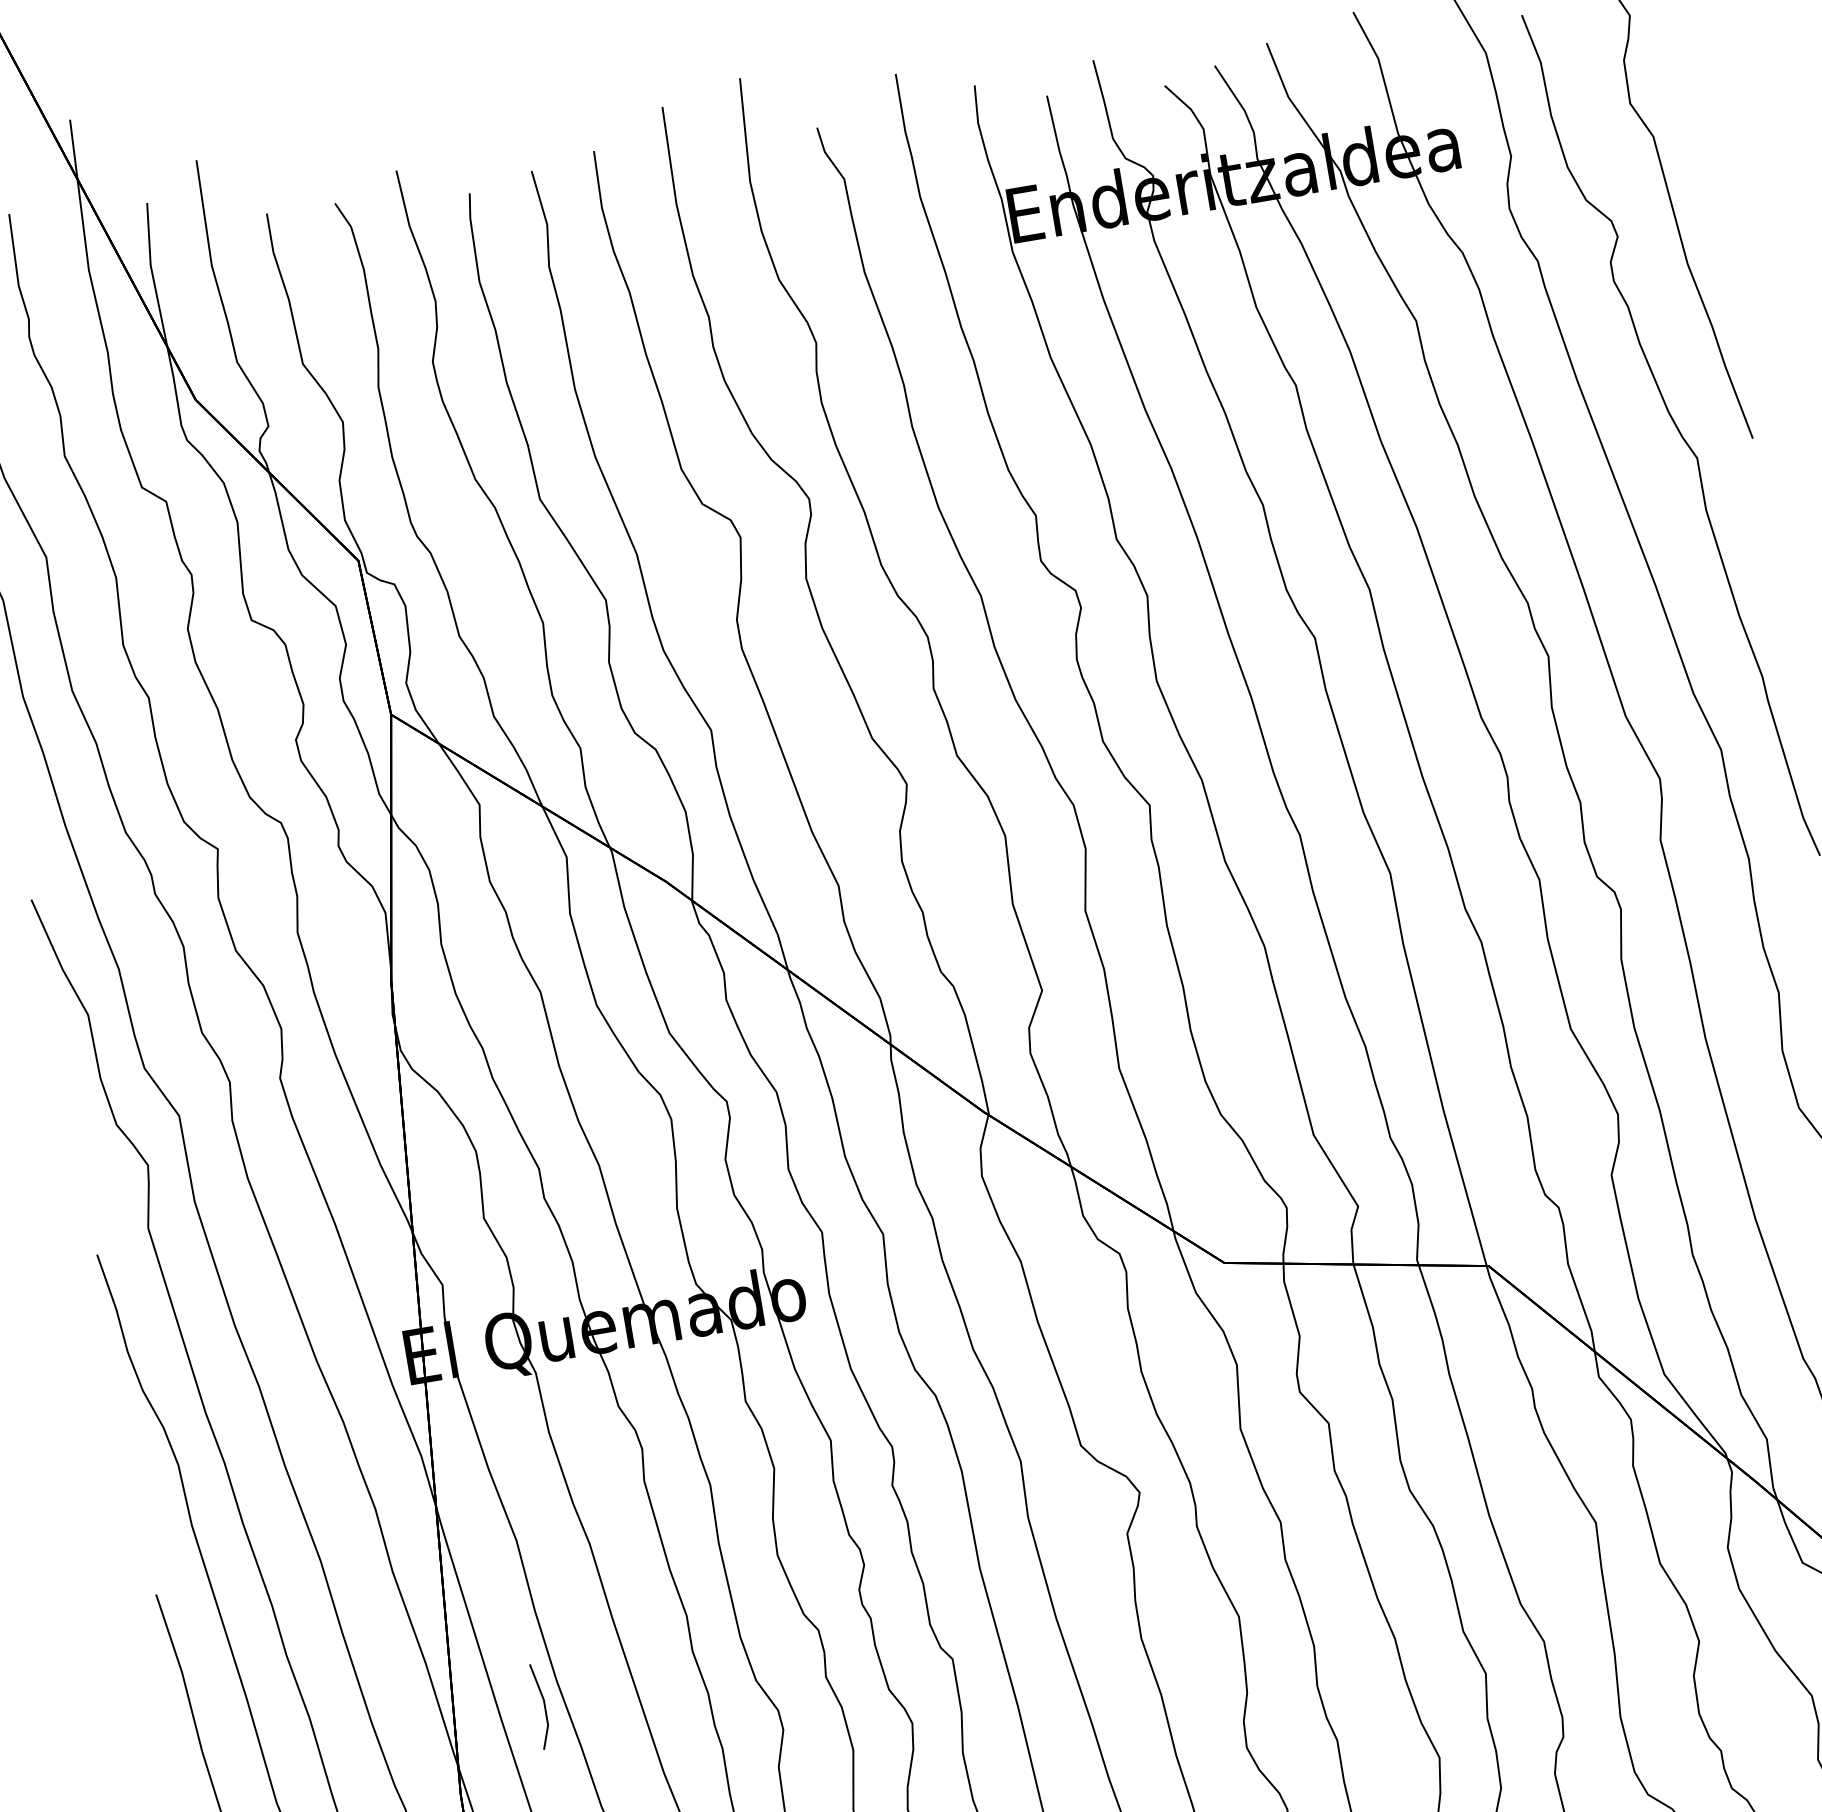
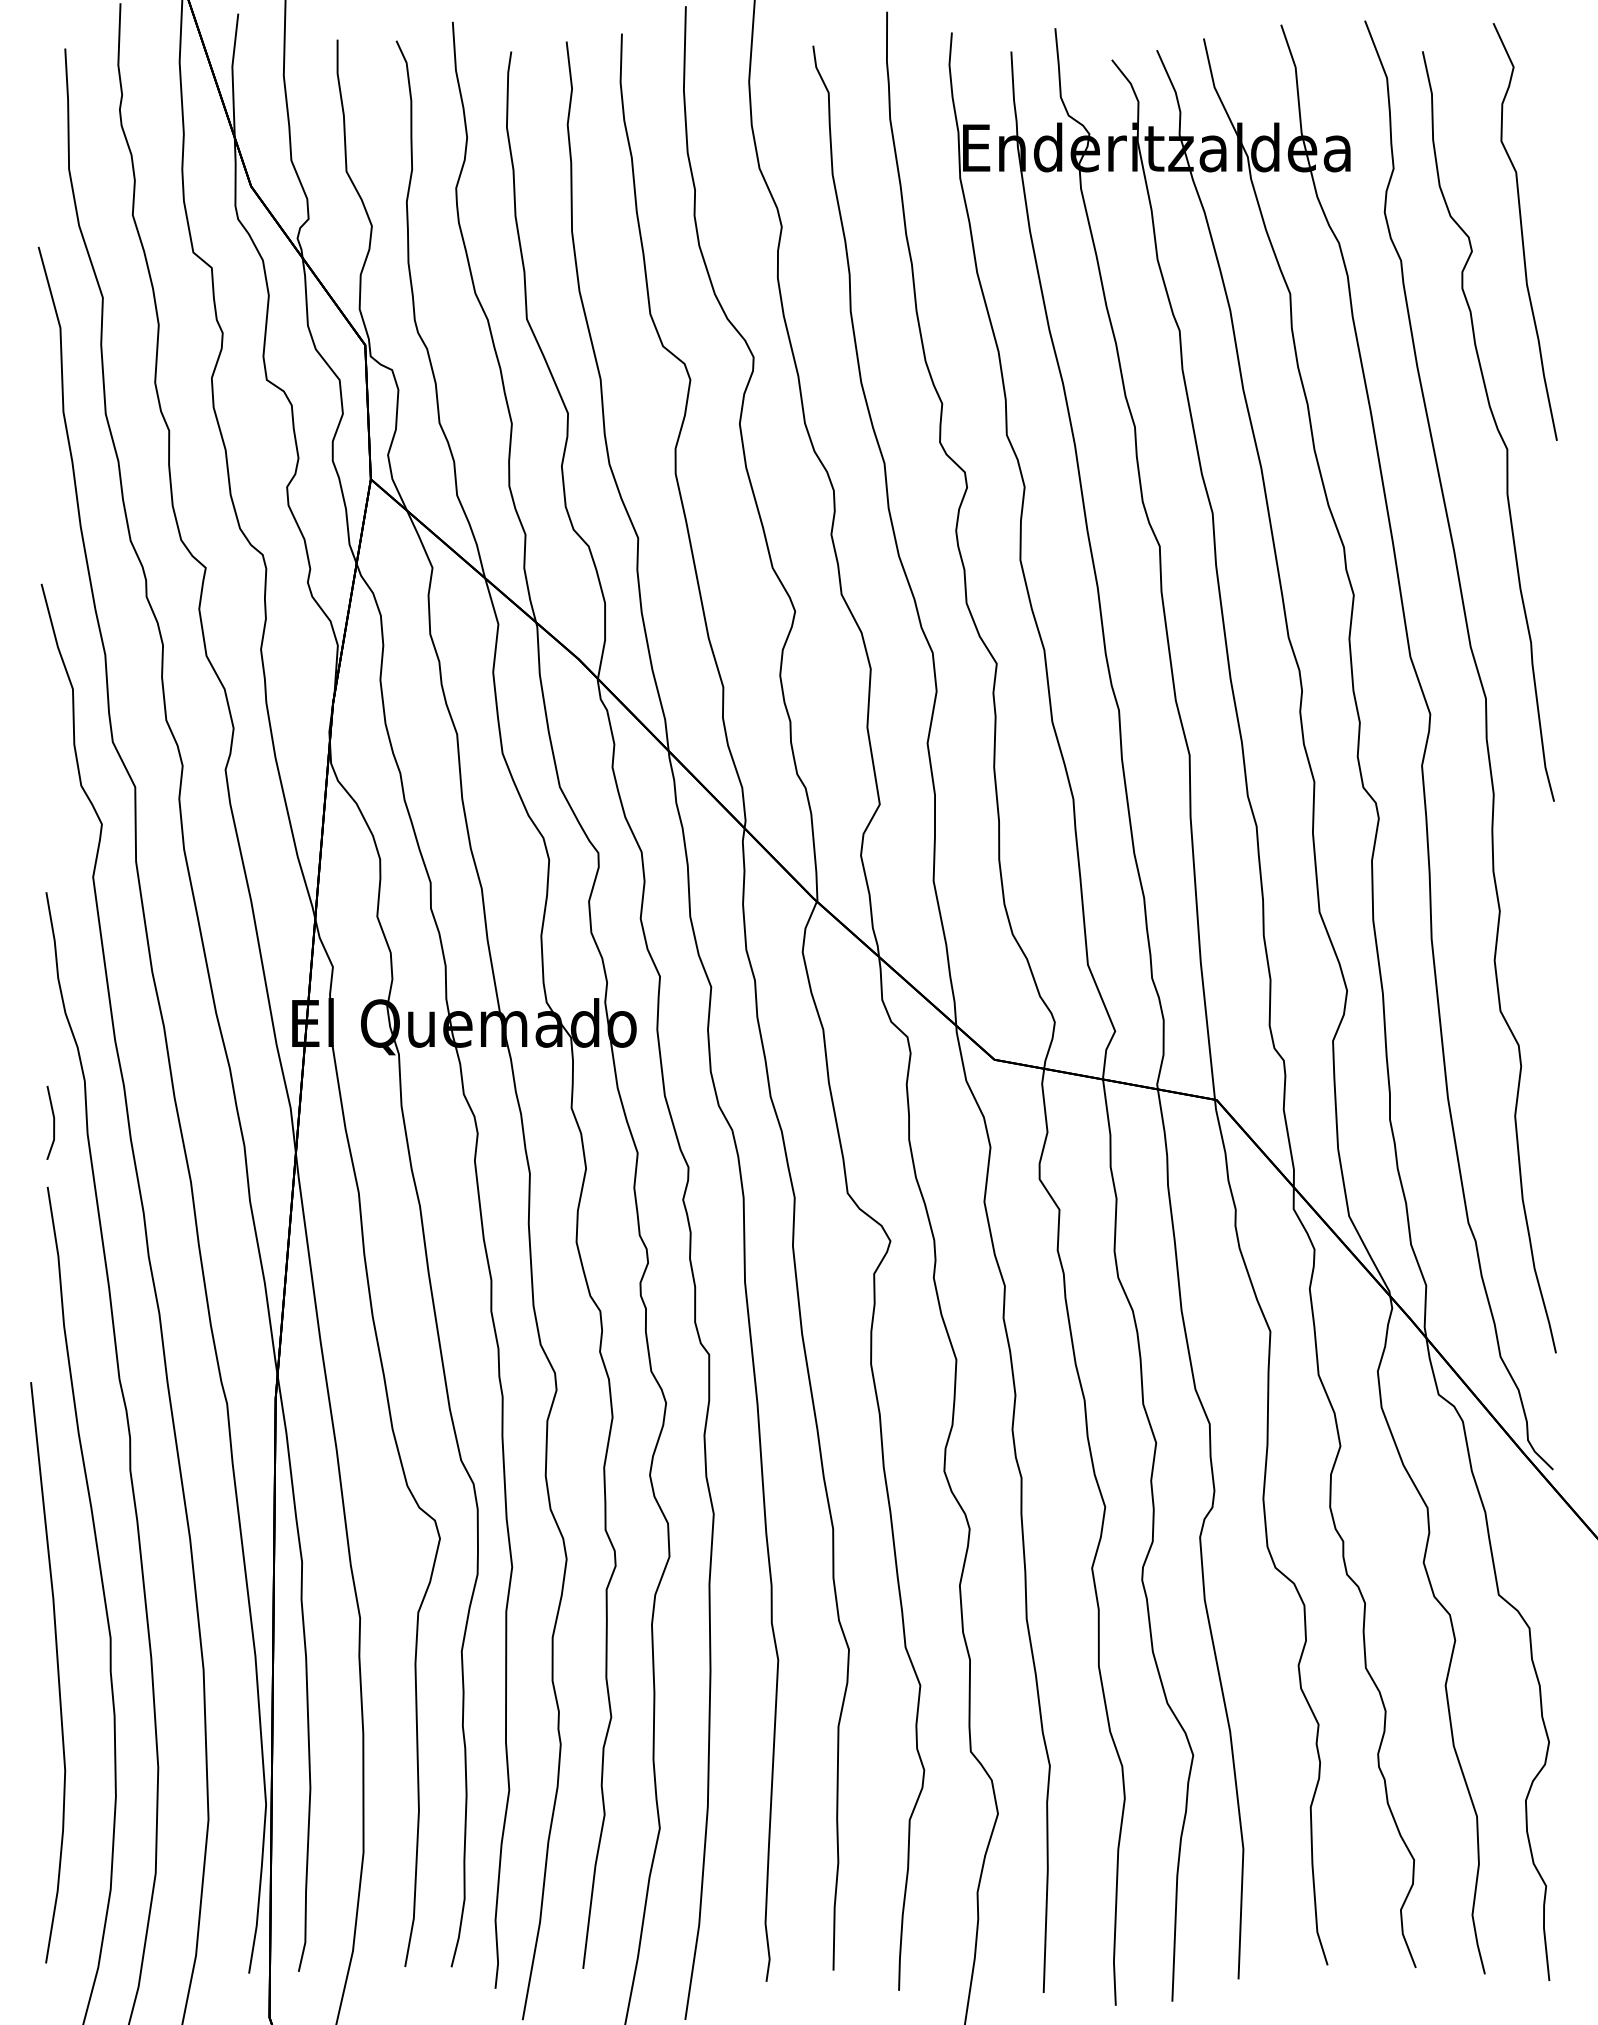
line: (544, 1705) -> (53, 1122), moved

